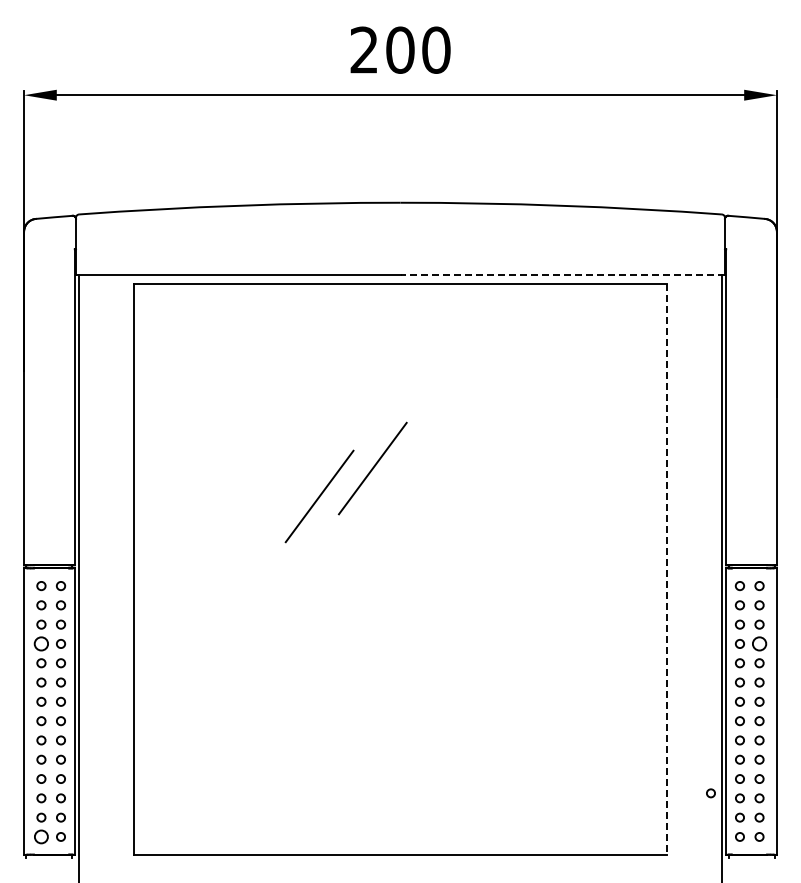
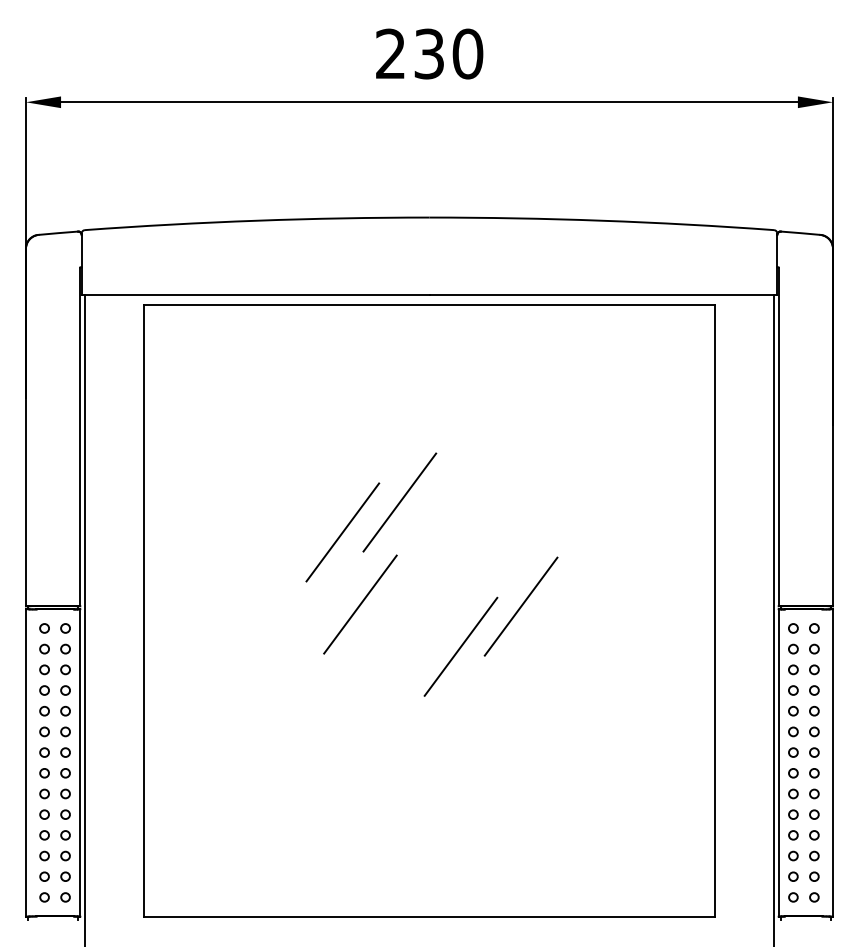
text: (400, 49) -> (429, 53), 200 -> 230
line: (562, 274) -> (603, 294), dashed -> solid
line: (335, 563) -> (359, 604), added
line: (485, 565) -> (520, 606), added
line: (667, 569) -> (715, 610), dashed -> solid
line: (429, 602) -> (460, 646), added
part: (41, 643) -> (44, 690), size x0.62
part: (759, 643) -> (814, 690), size x0.62
part: (710, 793) -> (761, 850), removed
part: (41, 836) -> (44, 896), size x0.62

